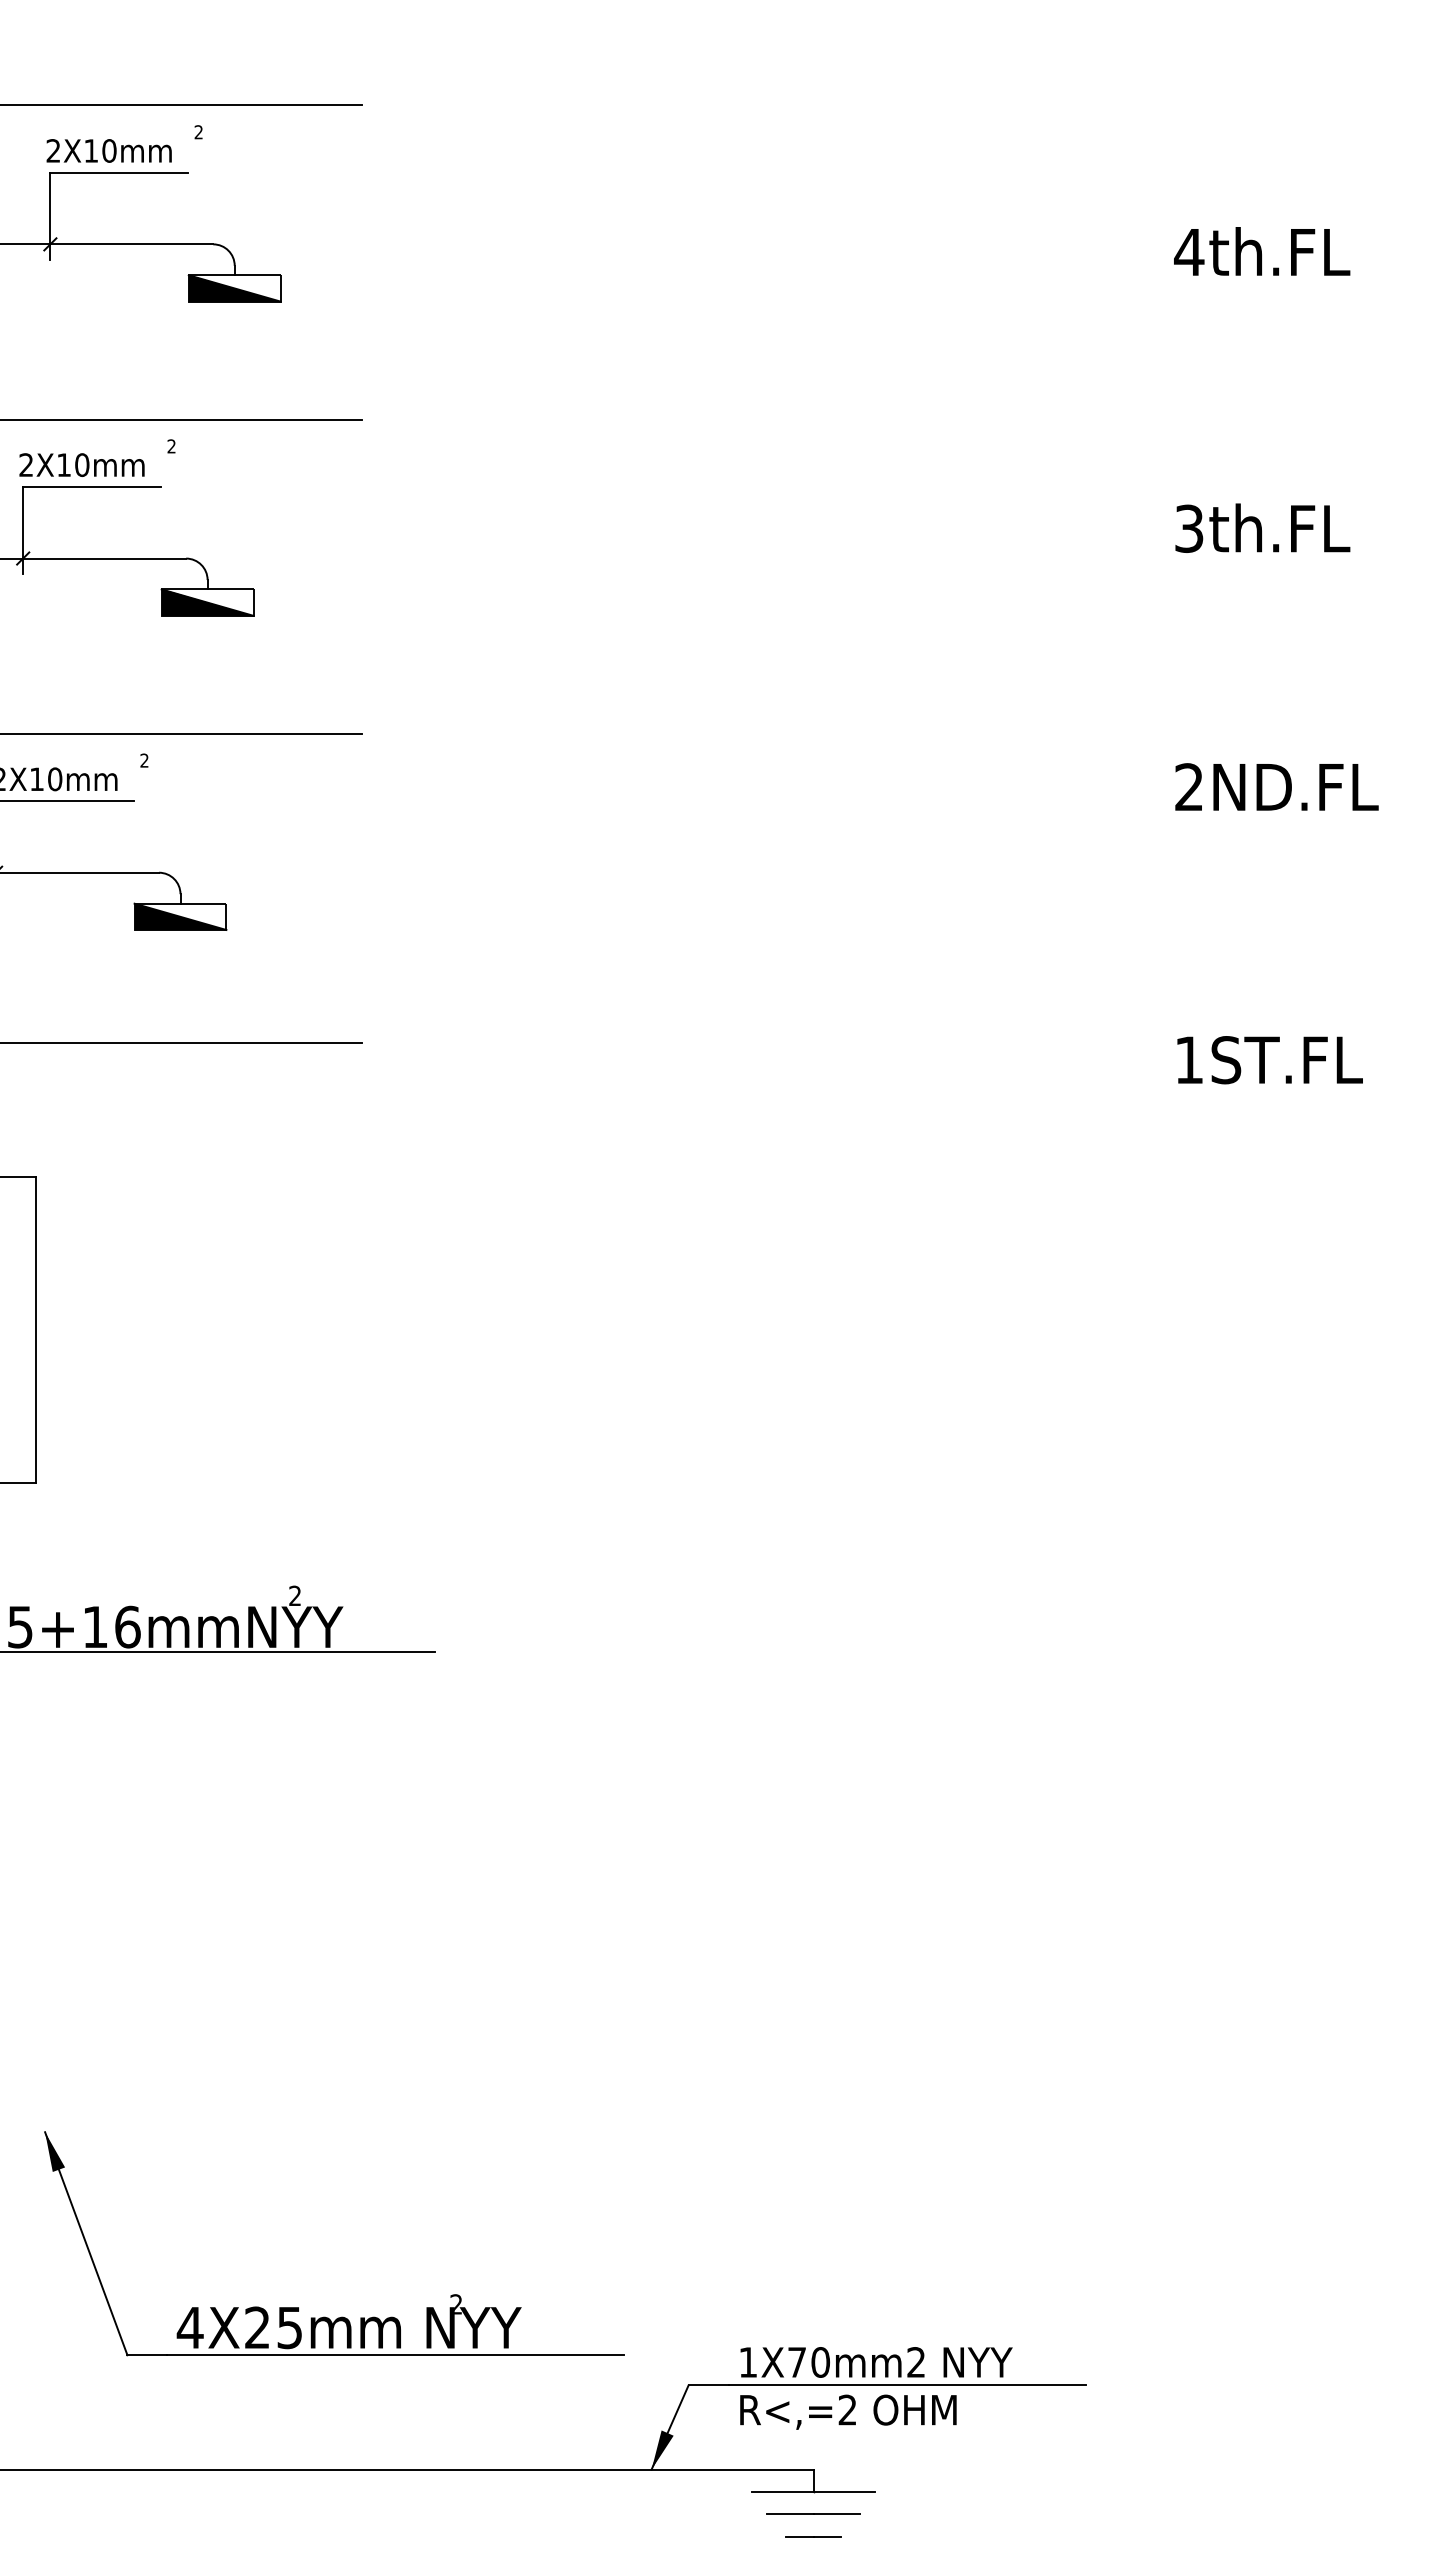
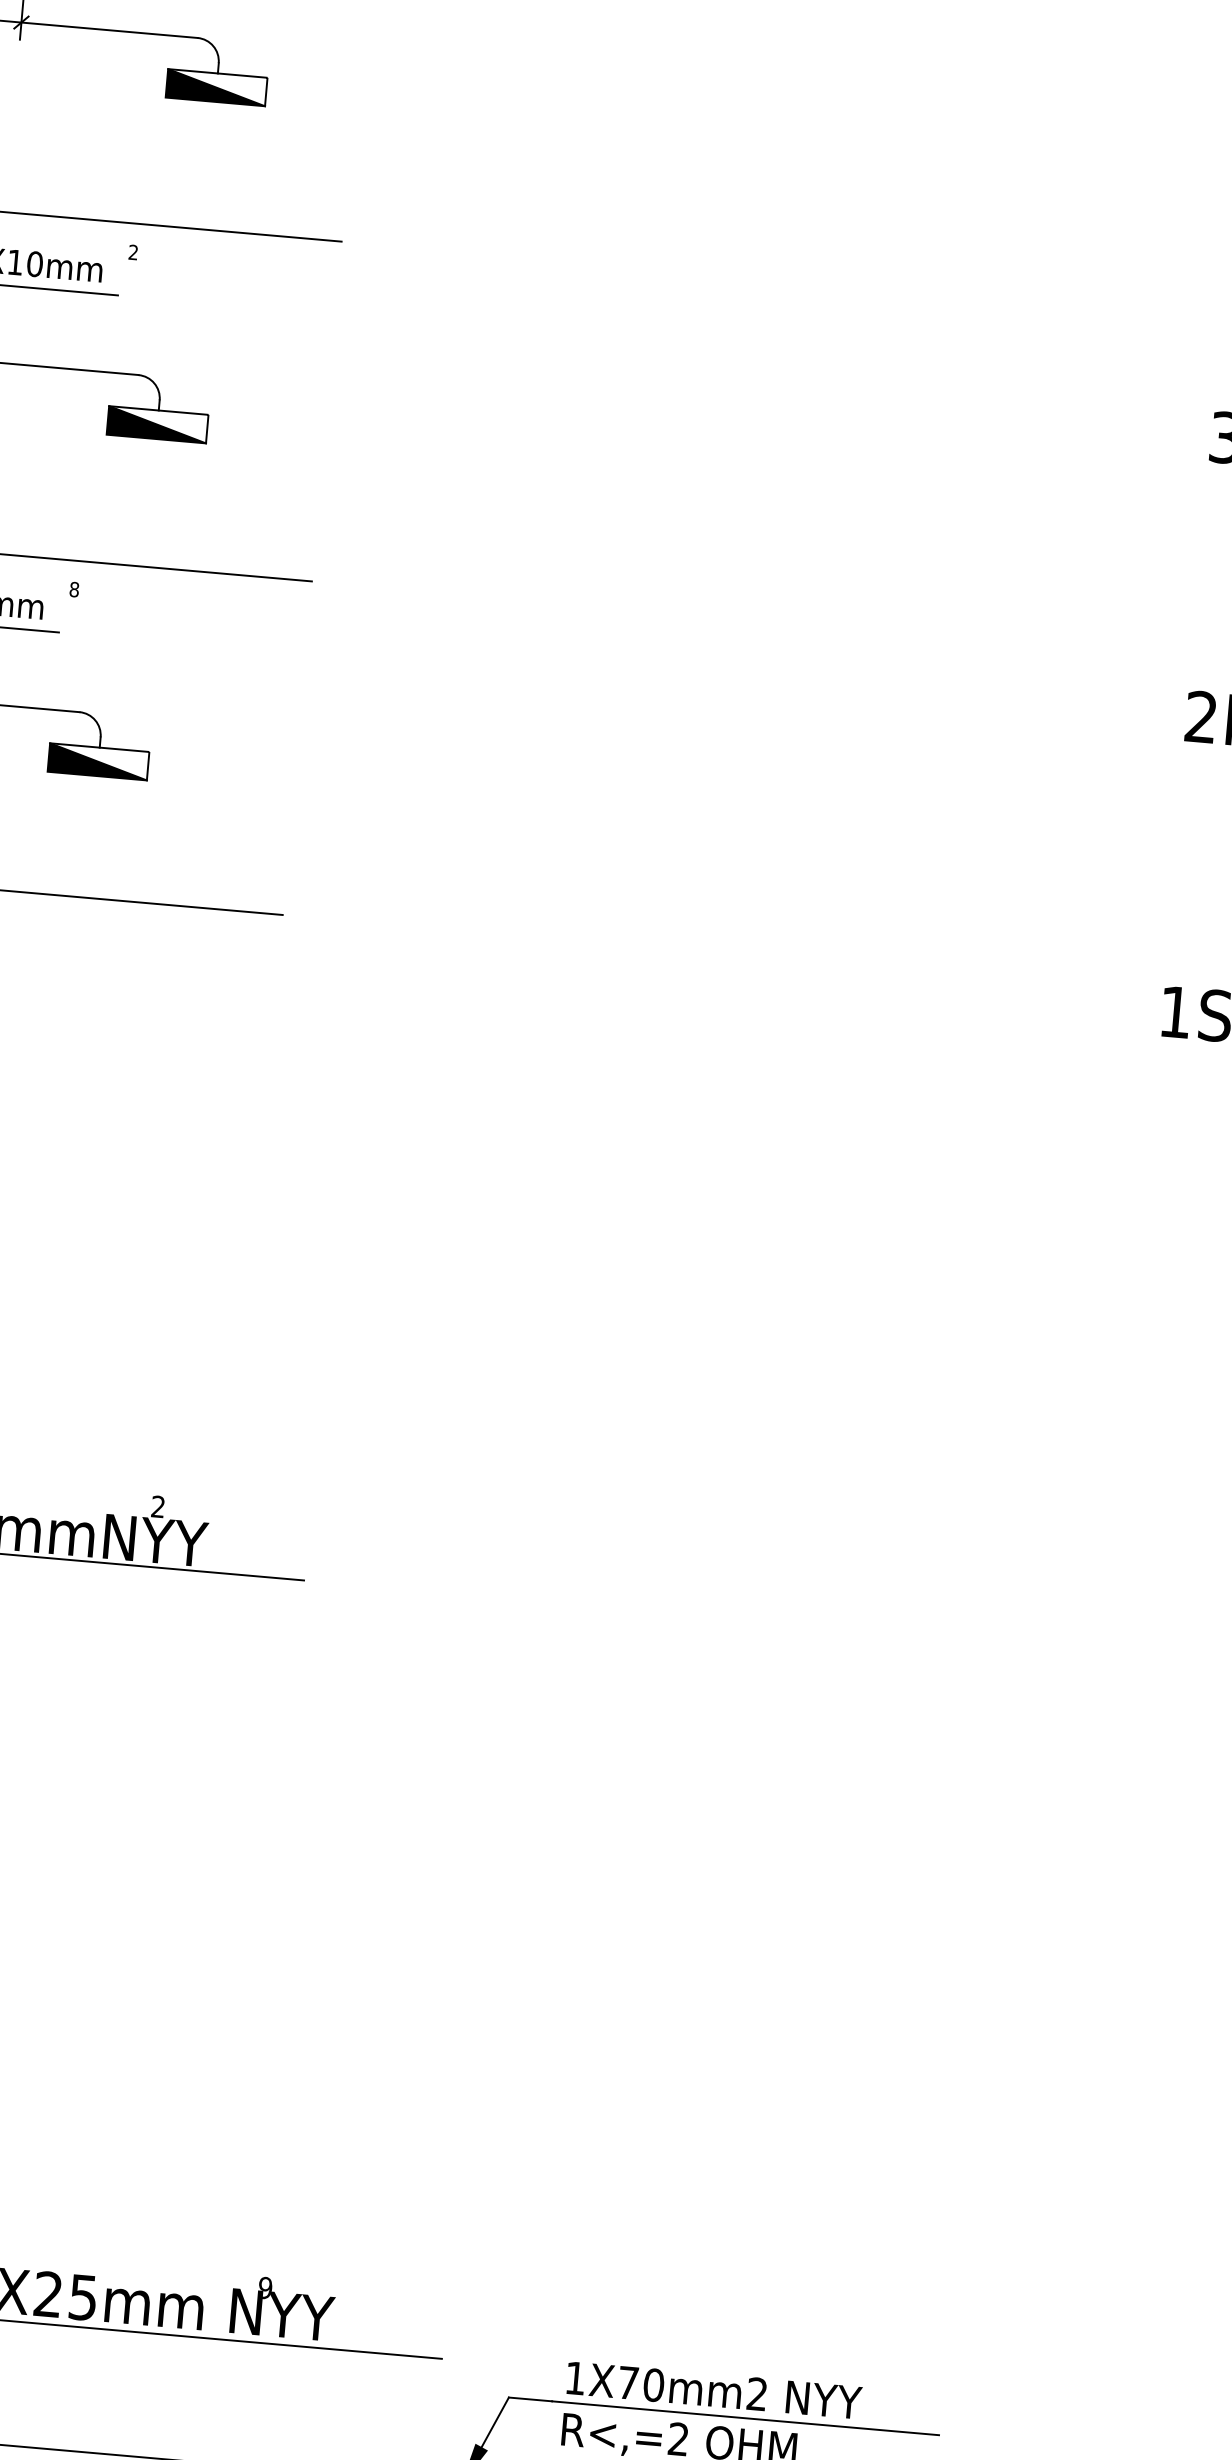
text: (144, 760) -> (74, 589), 2 -> 8
text: (456, 2304) -> (265, 2288), 2 -> 9

